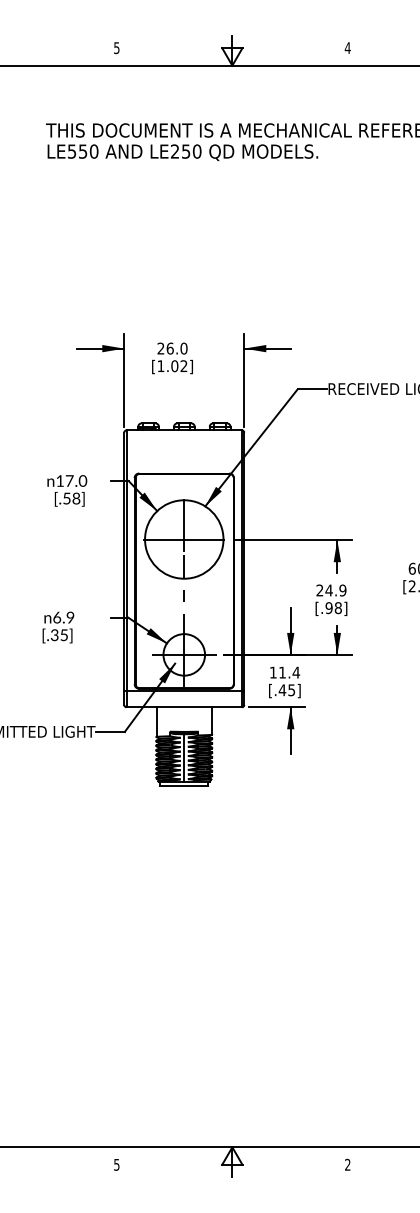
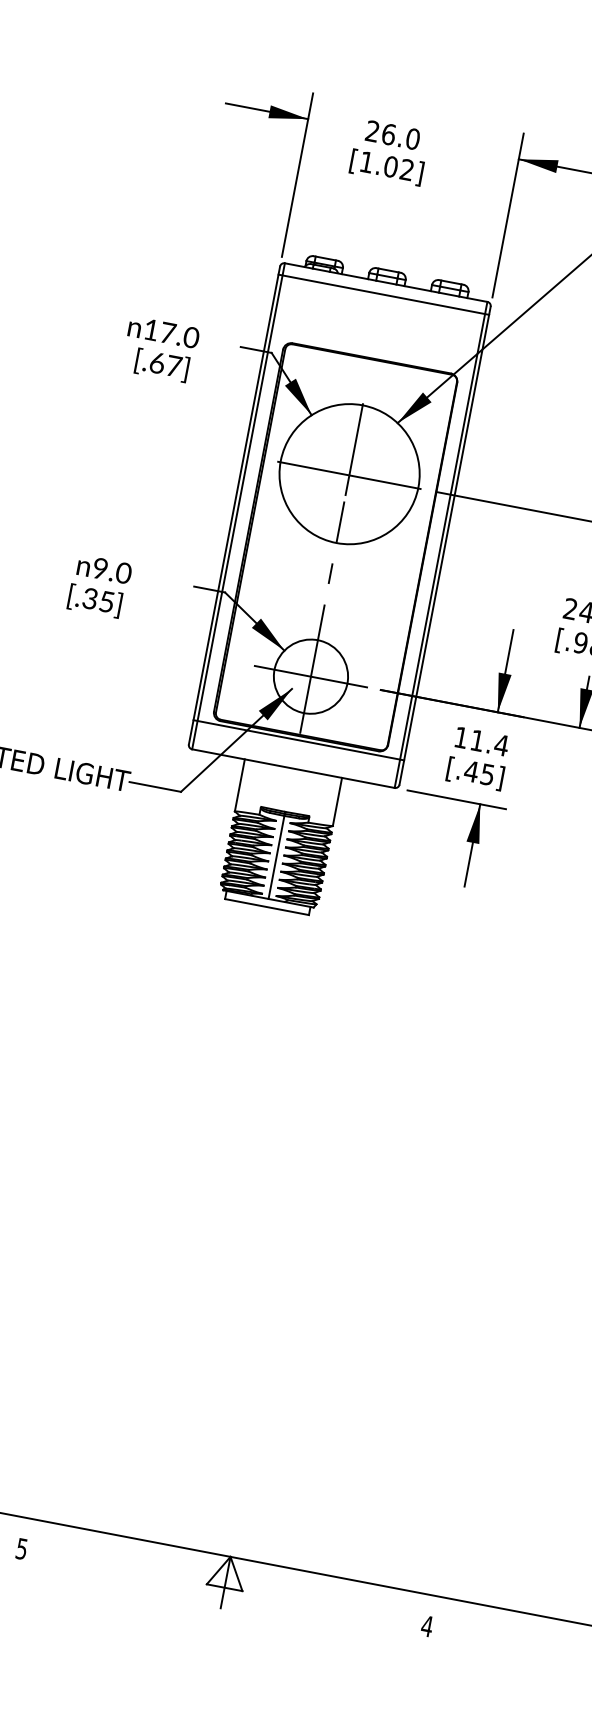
line: (184, 437) -> (384, 295), added
text: (71, 498) -> (165, 364), [.58] -> [.67]
text: (63, 617) -> (111, 570), 6.9 -> 9.0
text: (347, 1164) -> (426, 1625), 2 -> 4

